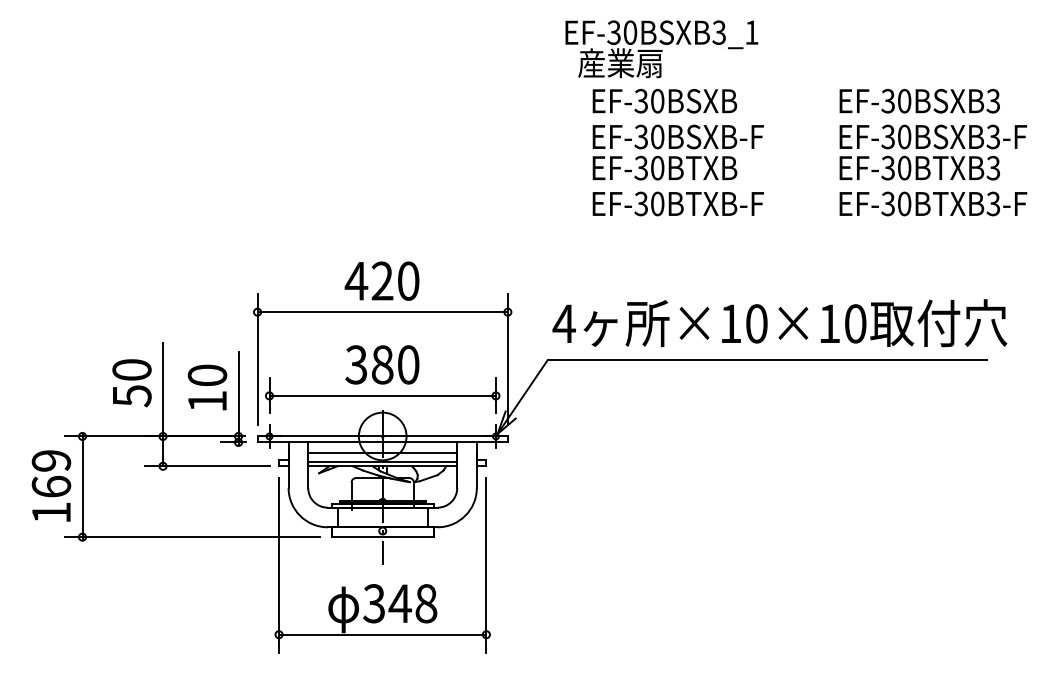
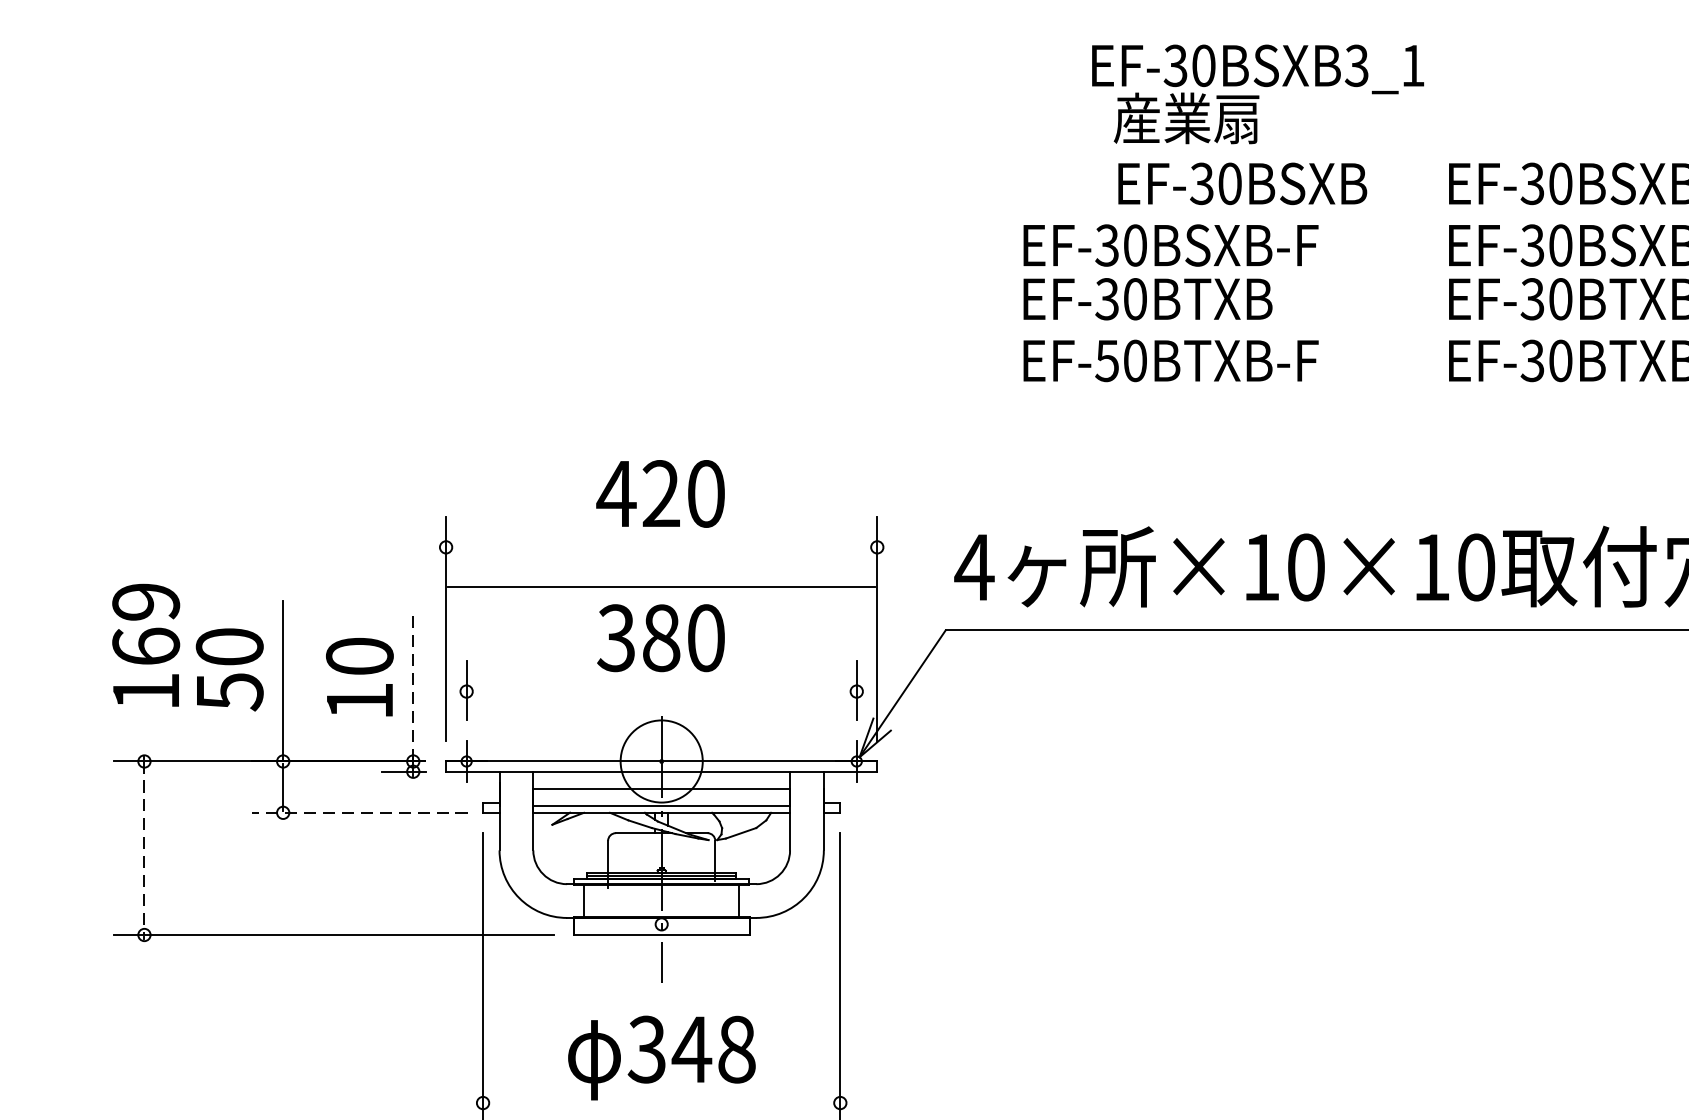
text: (661, 49) -> (1257, 94), moved
text: (664, 101) -> (1241, 184), moved
text: (640, 203) -> (1105, 360), EF-30BTXB-F -> EF-50BTXB-F
line: (382, 312) -> (661, 587), moved
line: (238, 394) -> (413, 689), solid -> dashed
line: (382, 395) -> (661, 690), removed
line: (207, 466) -> (359, 813), solid -> dashed
text: (51, 485) -> (146, 644), moved
line: (82, 487) -> (144, 849), solid -> dashed
line: (382, 634) -> (661, 1102), removed

